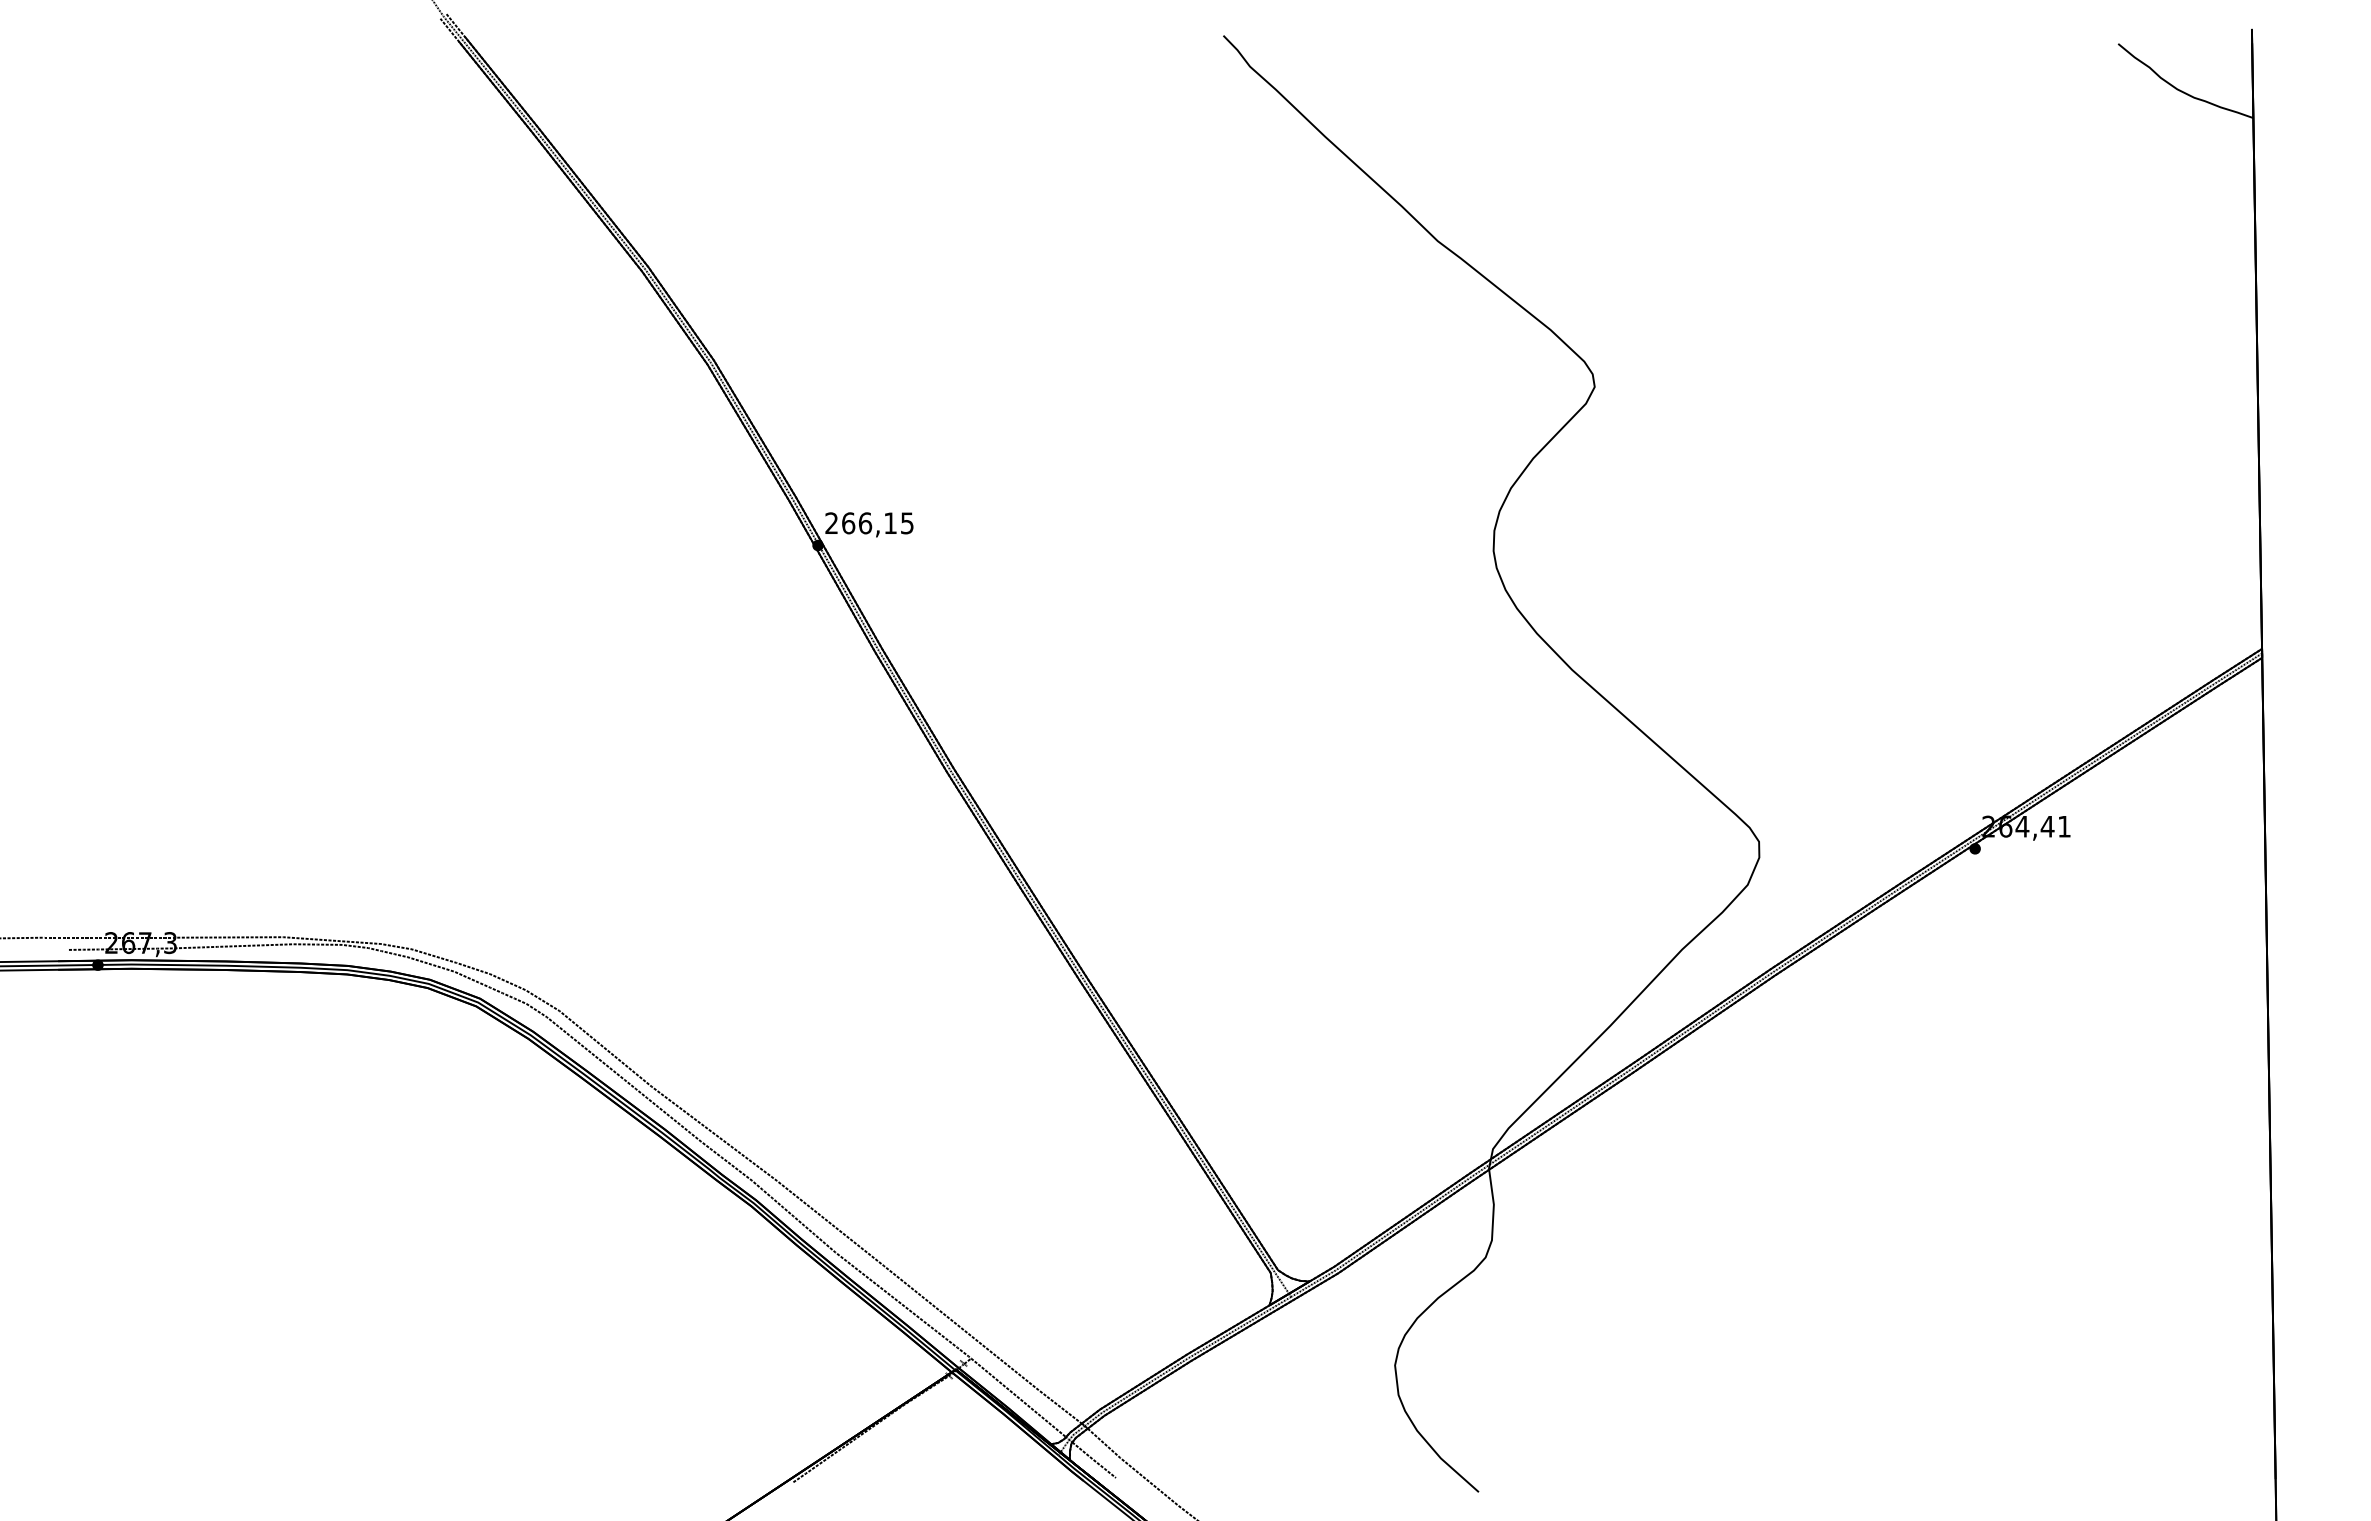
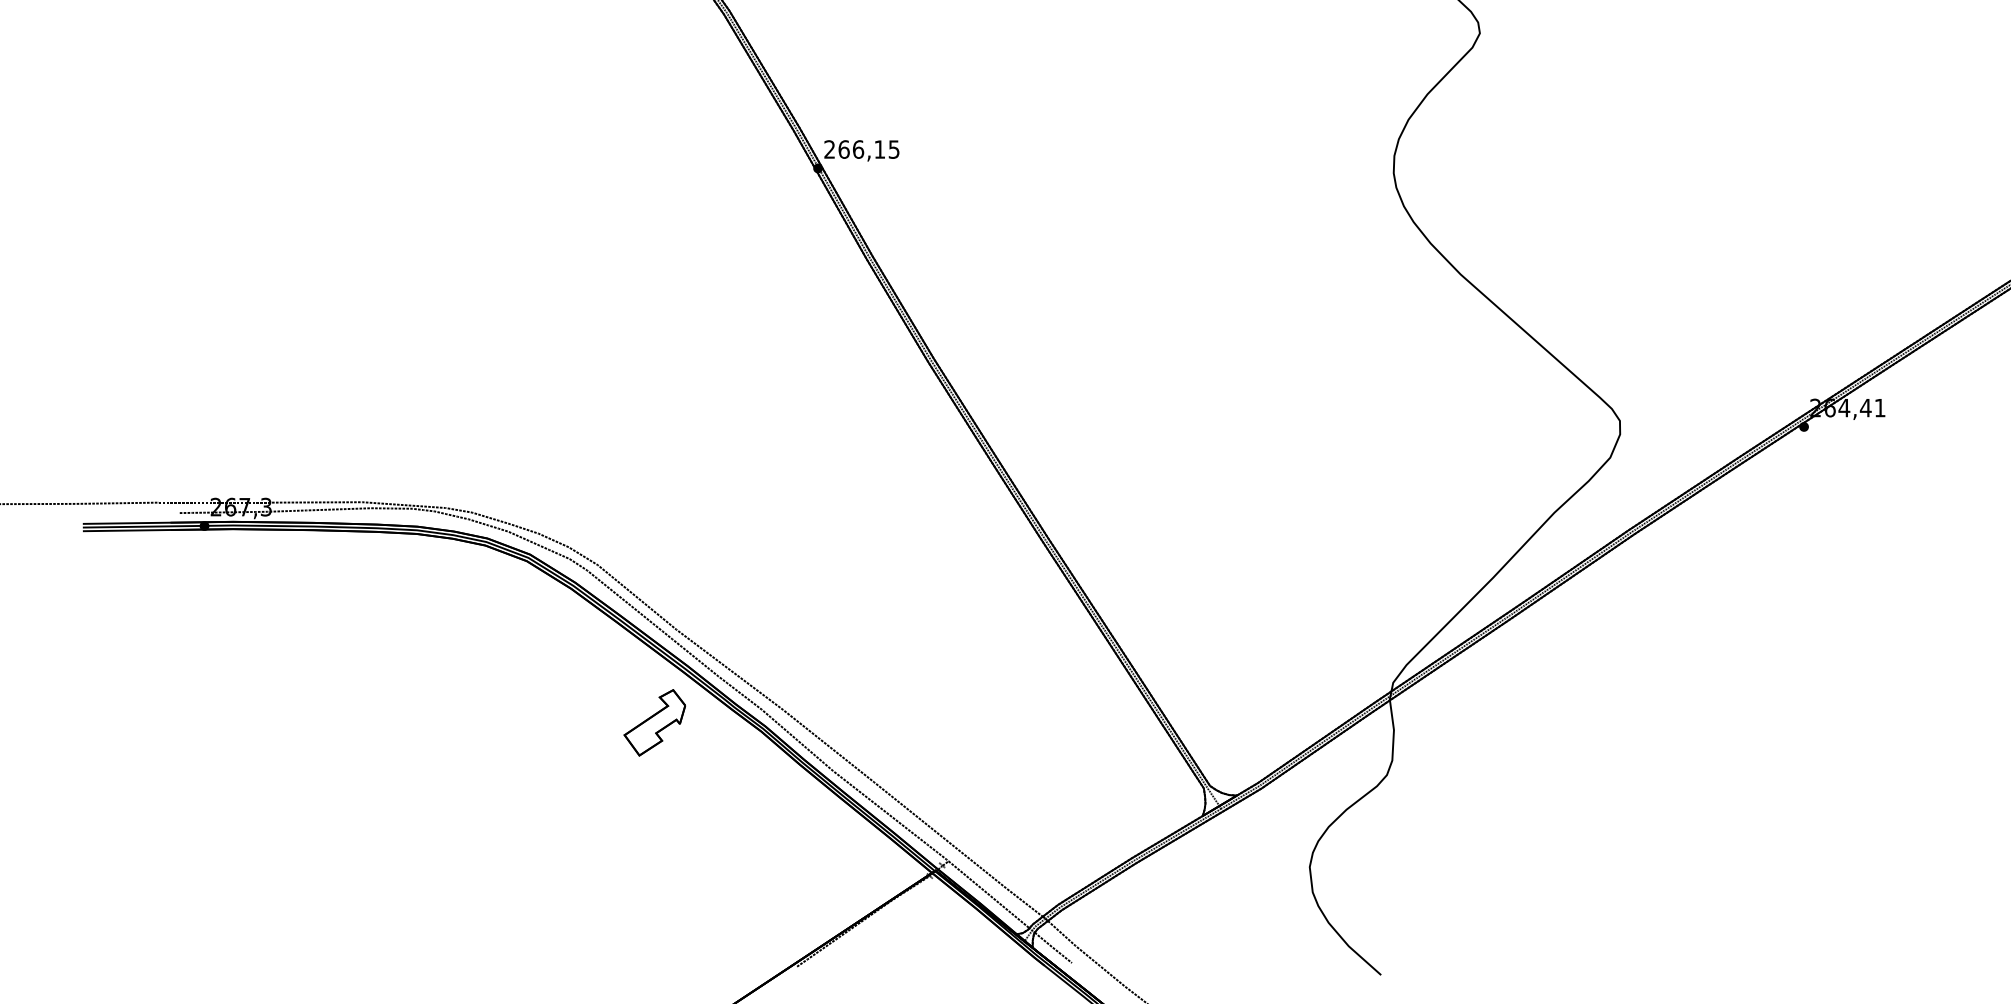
part: (625, 1195) -> (654, 722), added

